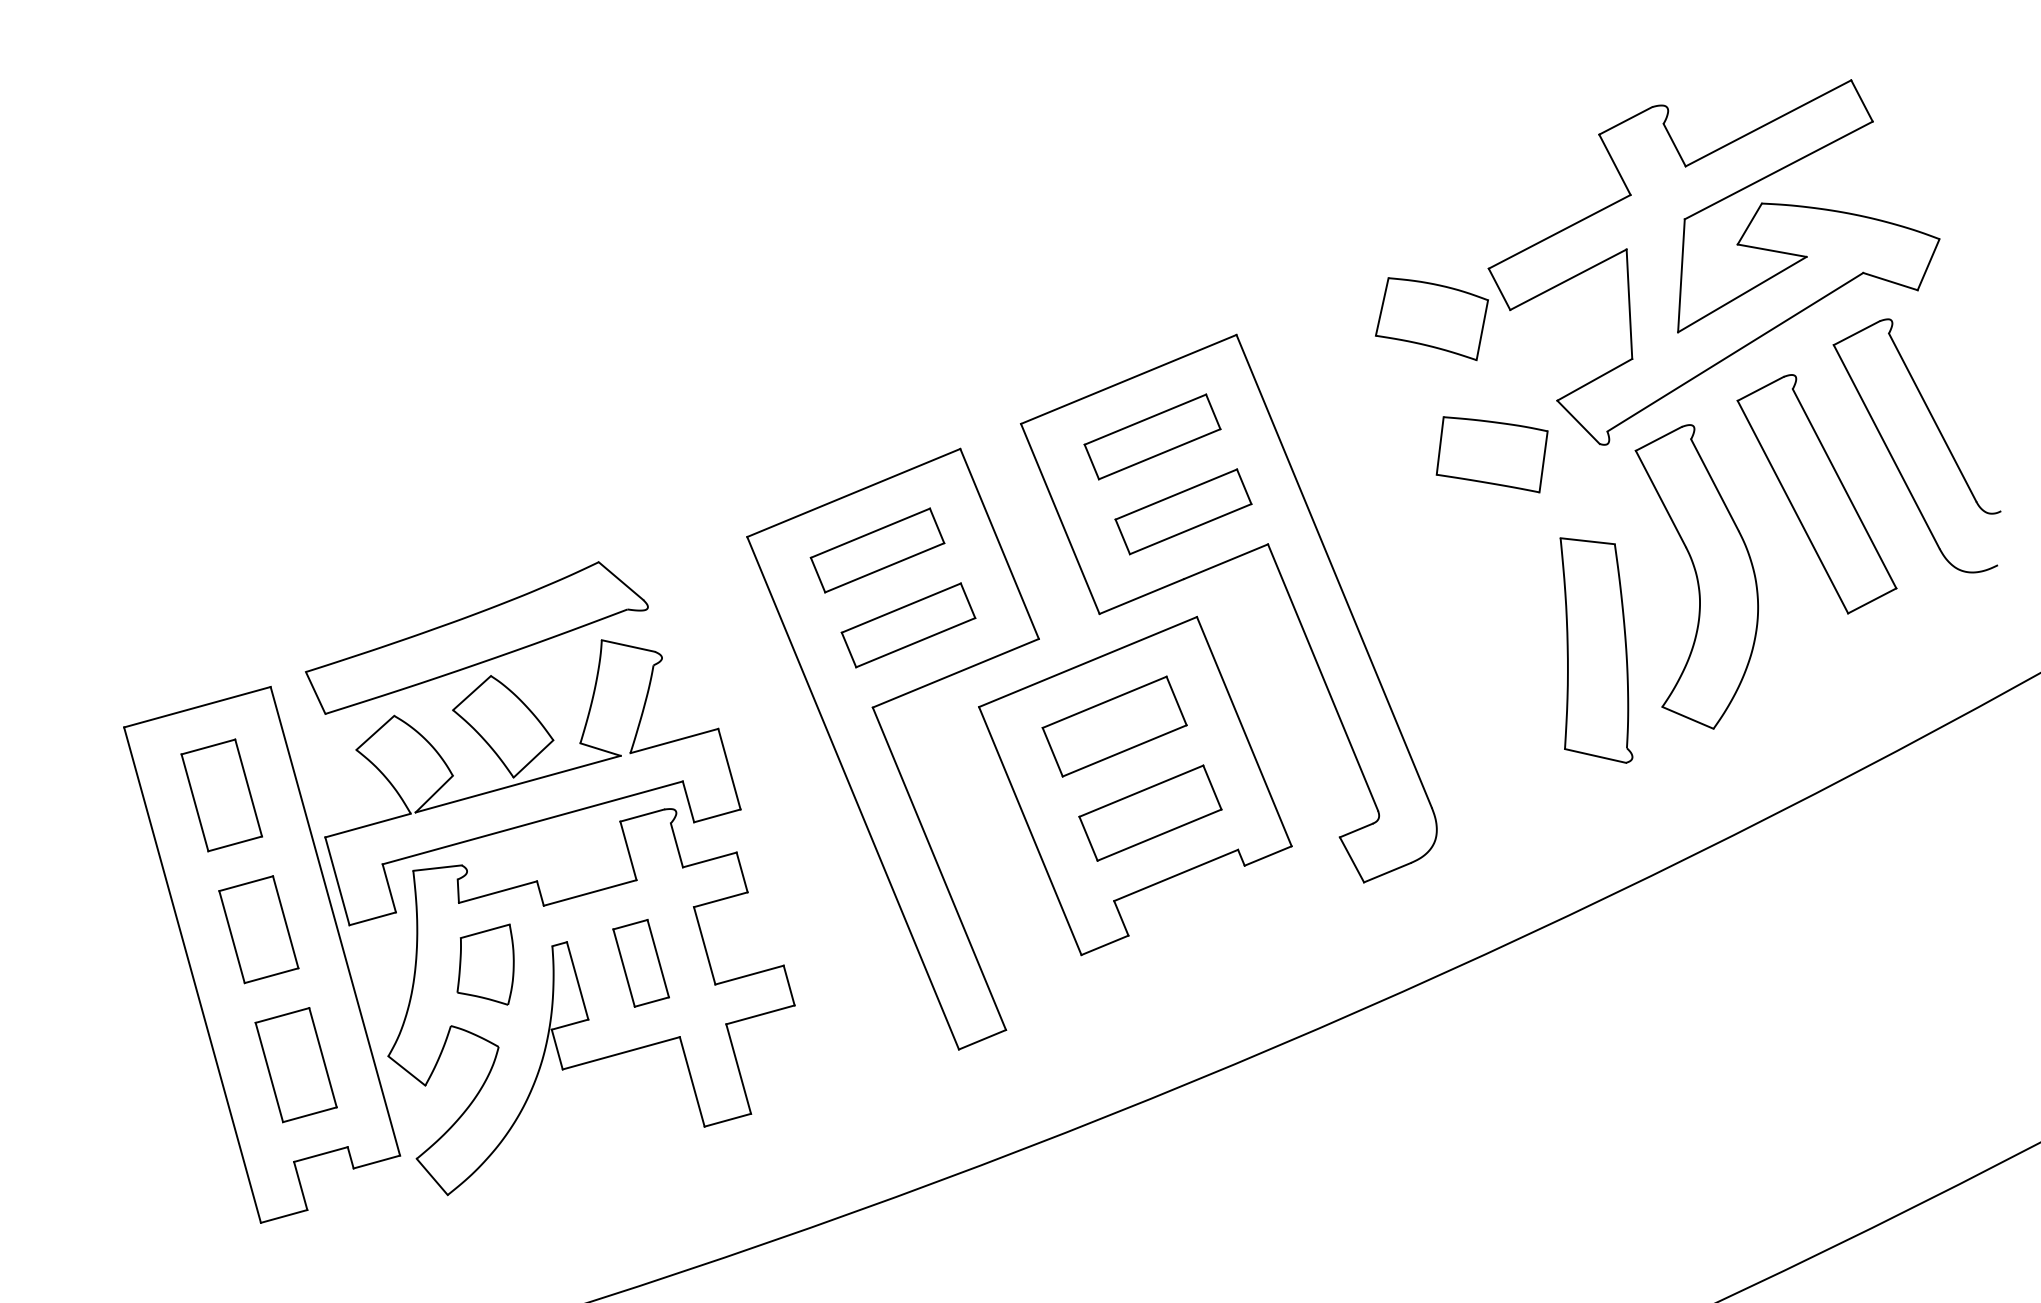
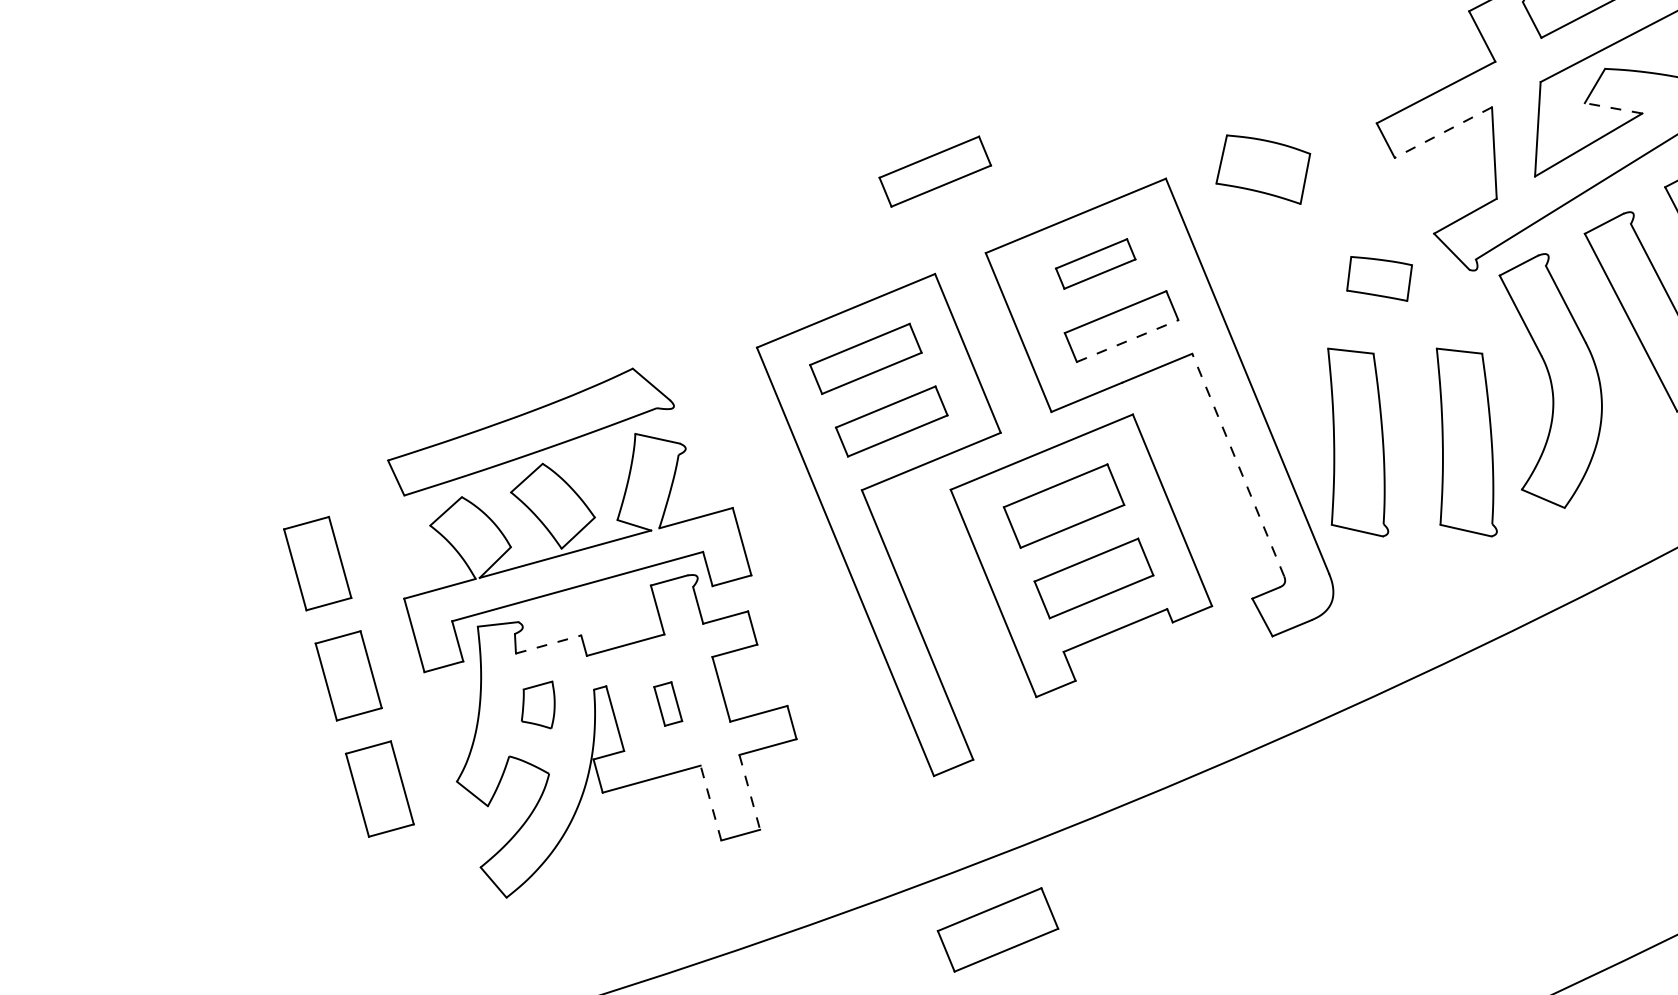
line: (1772, 250) -> (1613, 108), solid -> dashed
line: (1568, 279) -> (1443, 132), solid -> dashed
part: (1431, 319) -> (1262, 169), moved
part: (960, 326) -> (935, 171), added
part: (1152, 436) -> (1095, 263), size x0.7
part: (1491, 454) -> (1379, 278), size x0.7
line: (1190, 529) -> (1127, 341), solid -> dashed
part: (1466, 650) -> (1358, 442), added
line: (1322, 677) -> (1237, 465), solid -> dashed
line: (498, 892) -> (549, 644), solid -> dashed
part: (262, 954) -> (351, 696), removed
part: (640, 963) -> (667, 704), size x0.6
part: (485, 964) -> (538, 704), size x0.7
line: (738, 1069) -> (749, 792), solid -> dashed
line: (692, 1081) -> (711, 802), solid -> dashed
part: (1035, 1233) -> (997, 929), added

